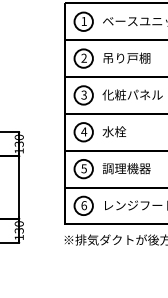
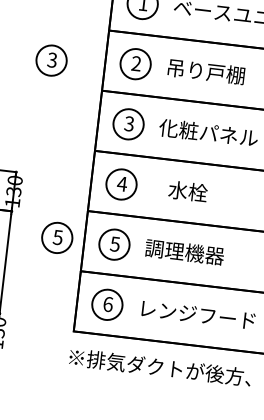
part: (32, 62) -> (51, 60), added
text: (114, 131) -> (188, 191), moved
part: (48, 169) -> (56, 238), added

